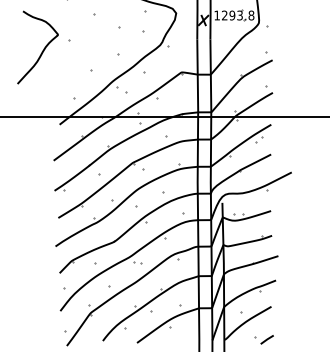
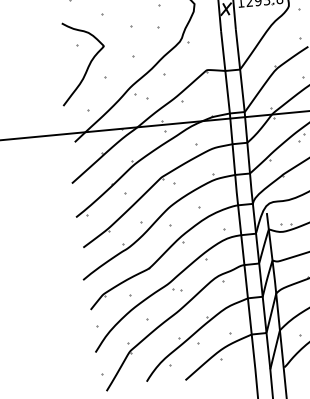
part: (37, 47) -> (81, 62), moved

